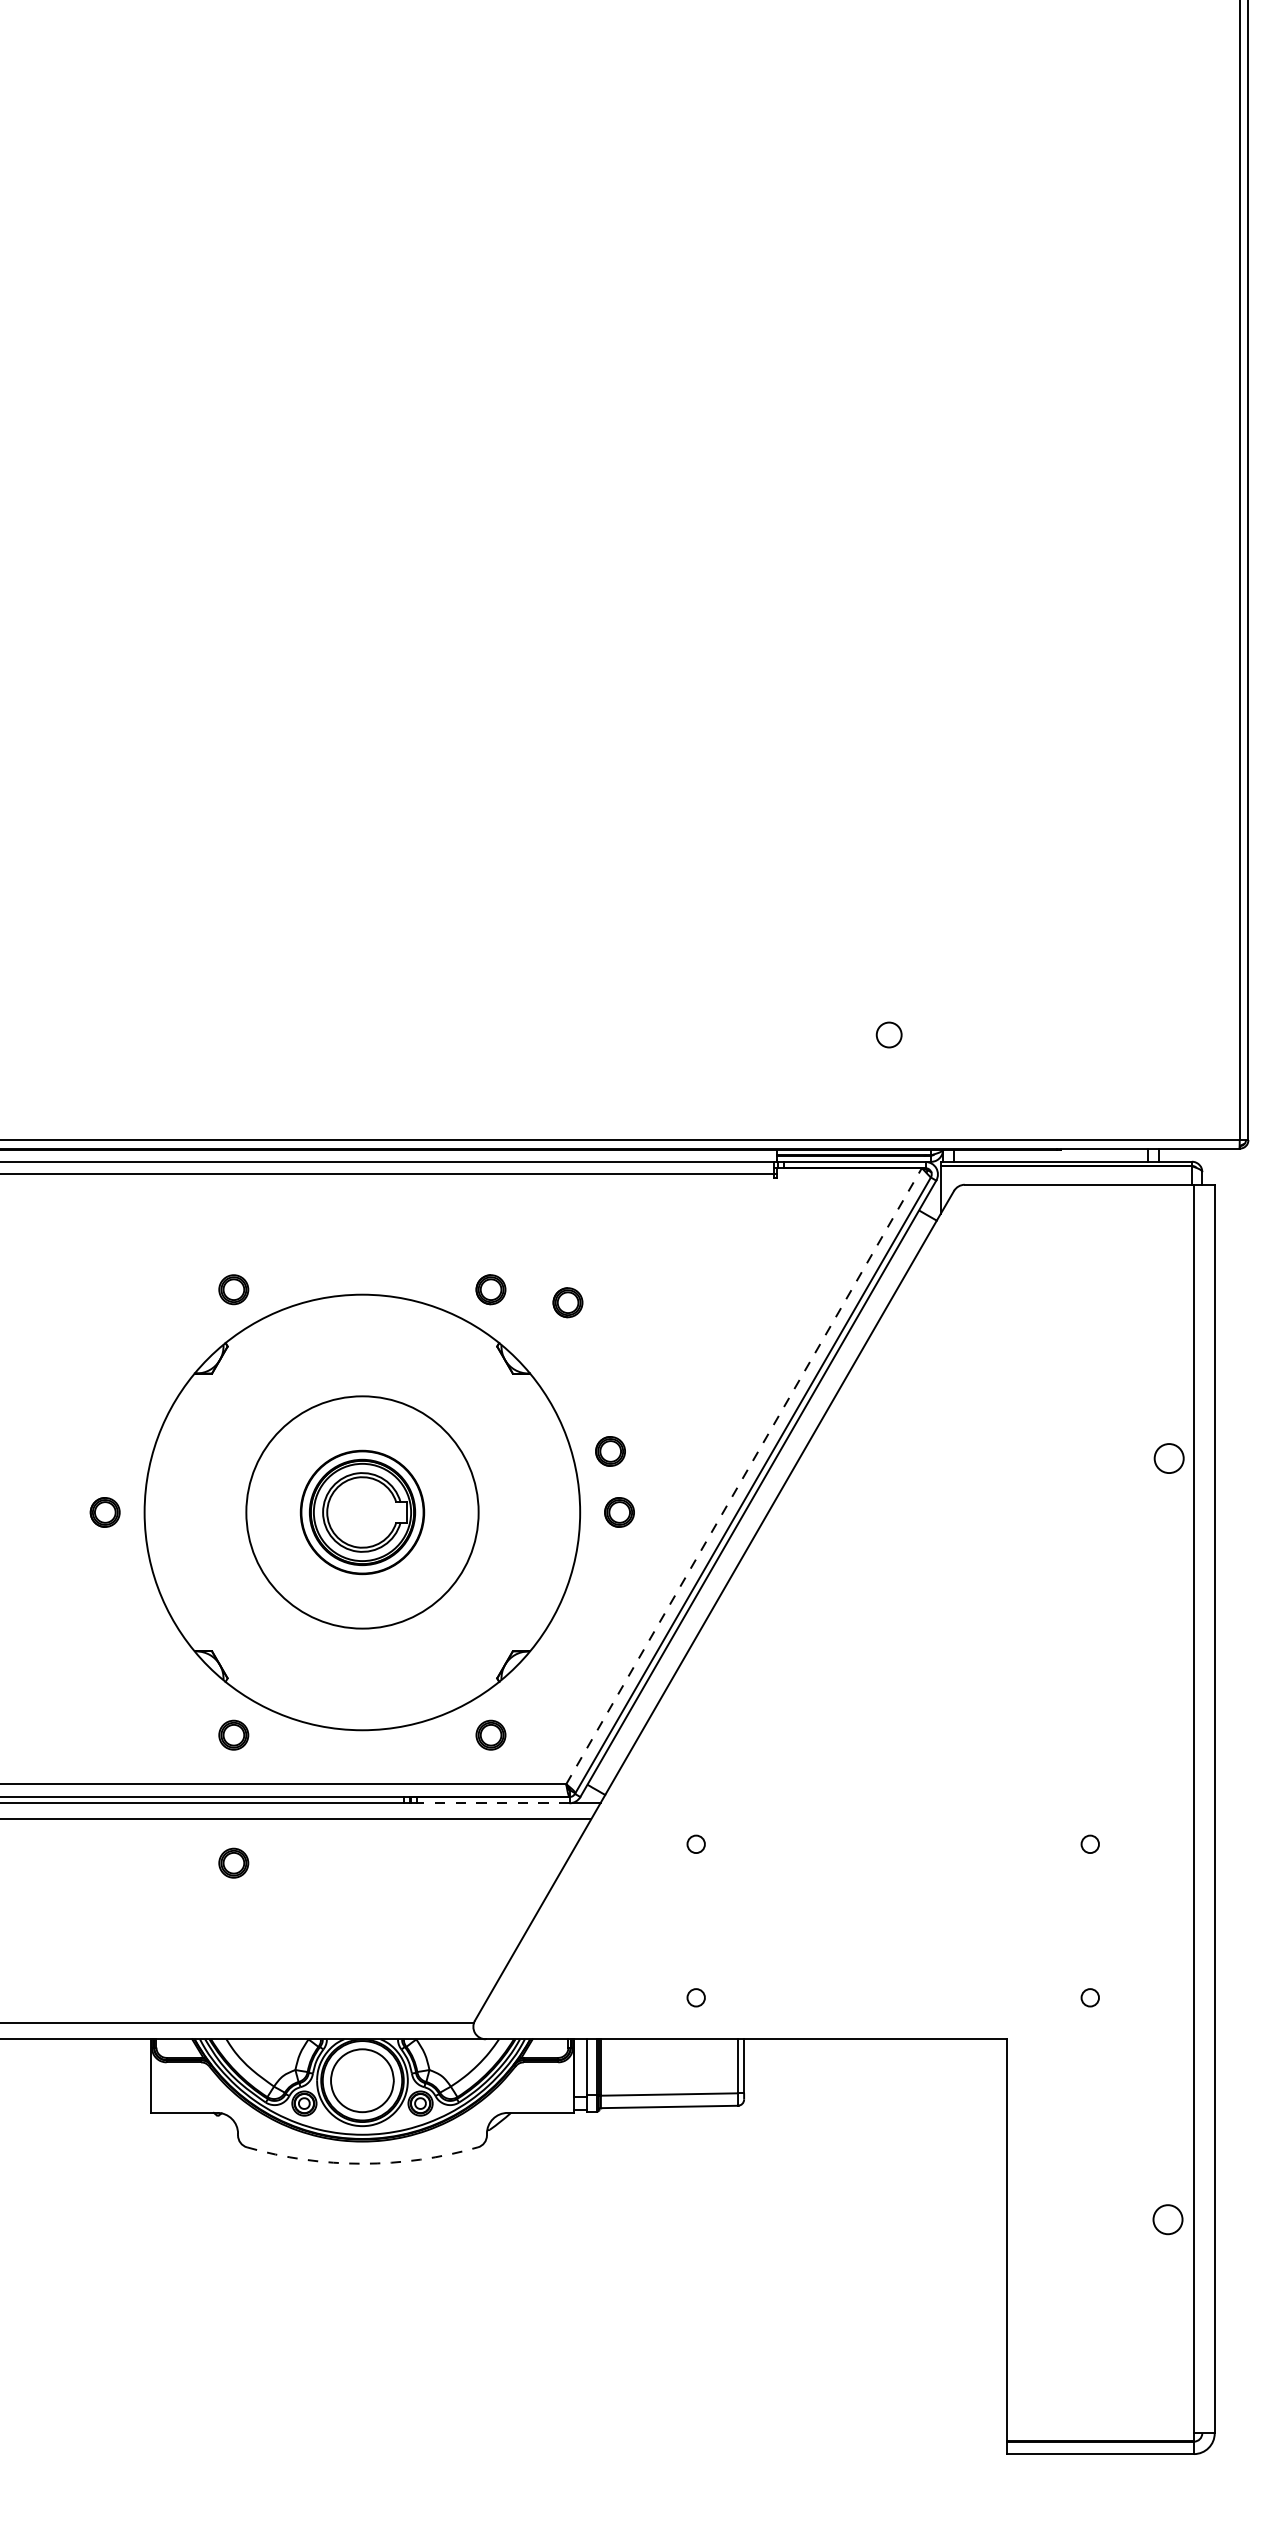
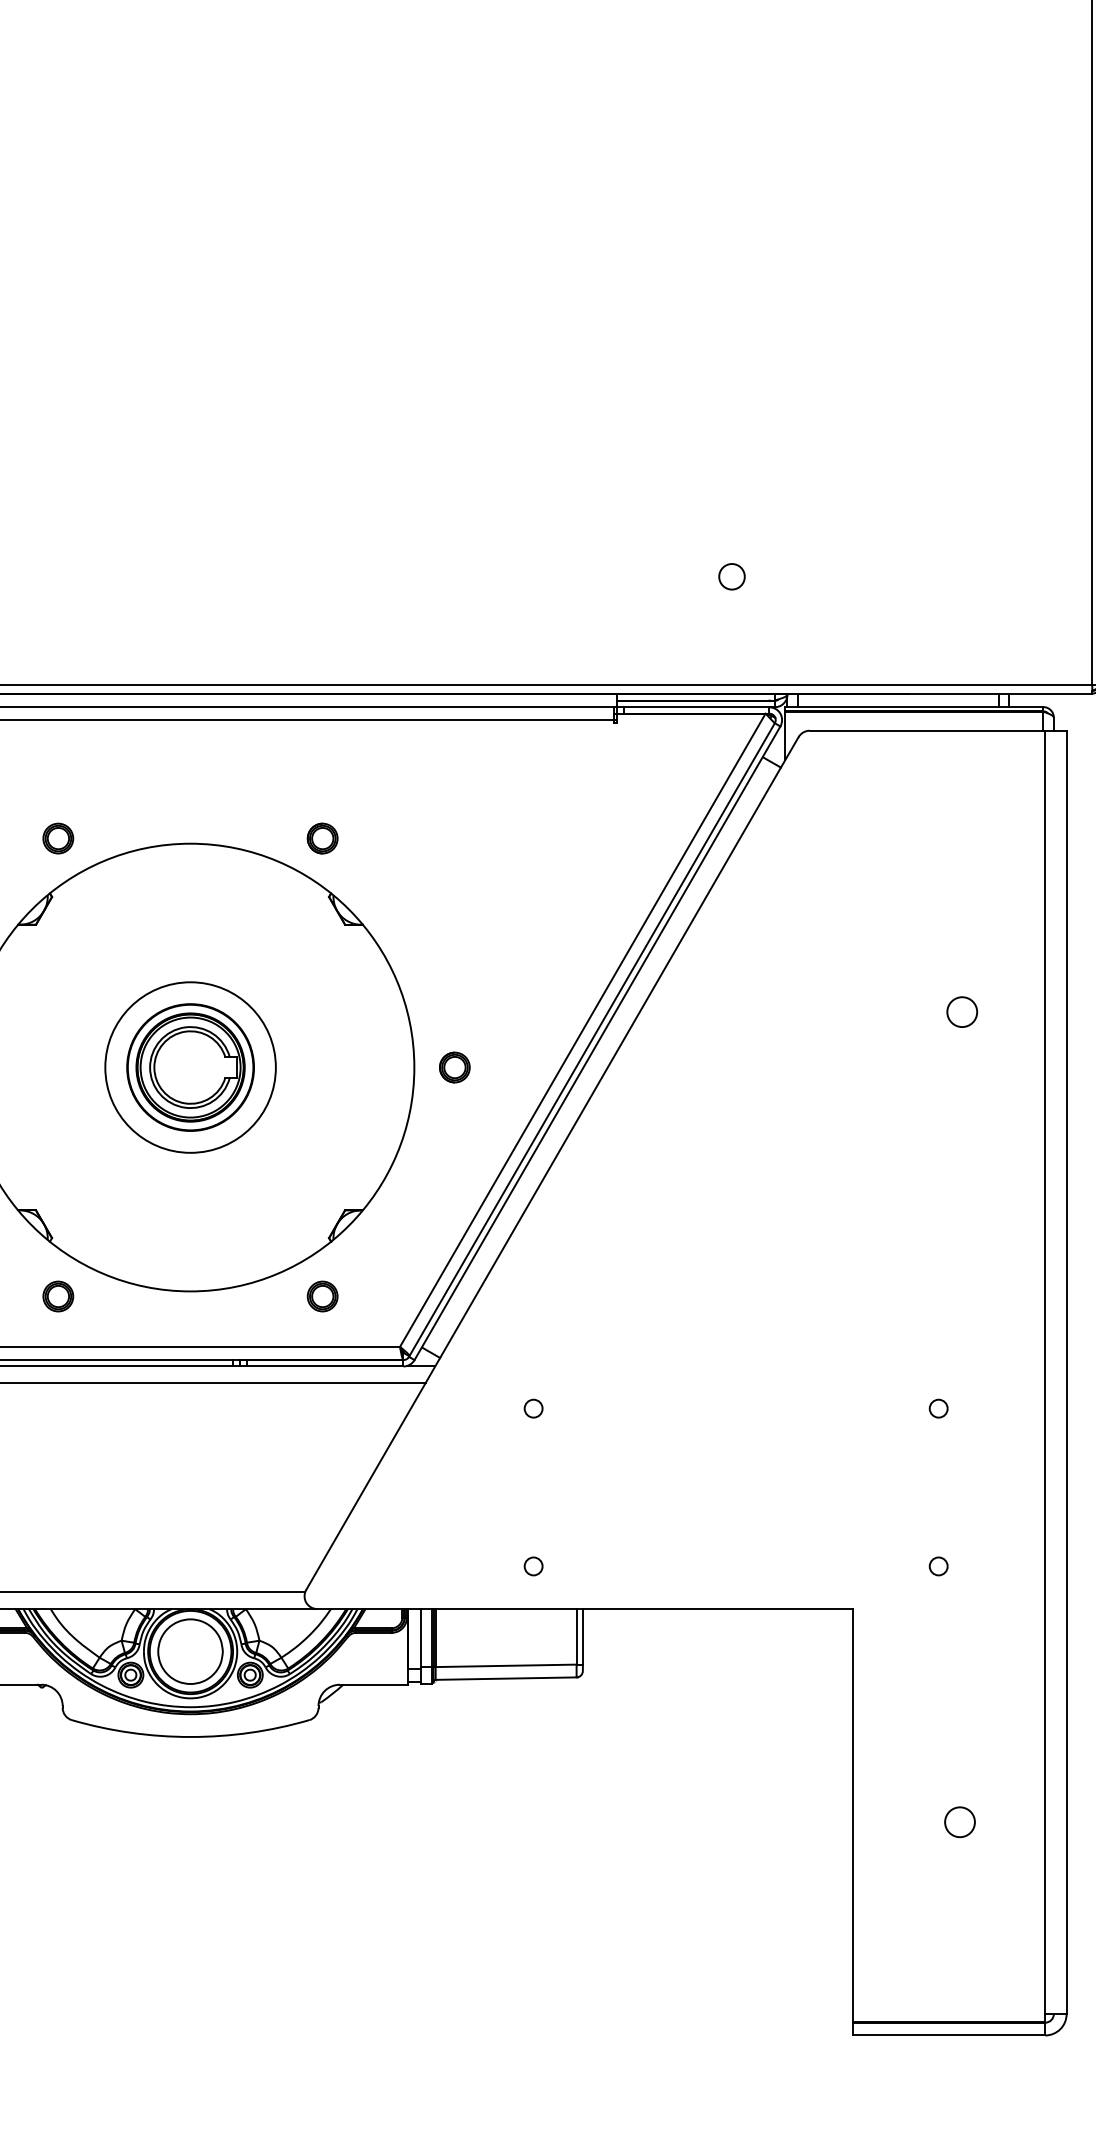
part: (567, 1302) -> (401, 851), removed
part: (610, 1451) -> (445, 1004), removed
circle: (1168, 1458) -> (961, 1012), moved
line: (744, 1476) -> (583, 1030), dashed -> solid
circle: (362, 1512) -> (190, 1067), size x0.71
line: (492, 1803) -> (324, 1366), dashed -> solid
part: (233, 1862) -> (58, 1427), removed
arc: (362, 2163) -> (190, 1736), dashed -> solid
circle: (1167, 2219) -> (959, 1822), moved

